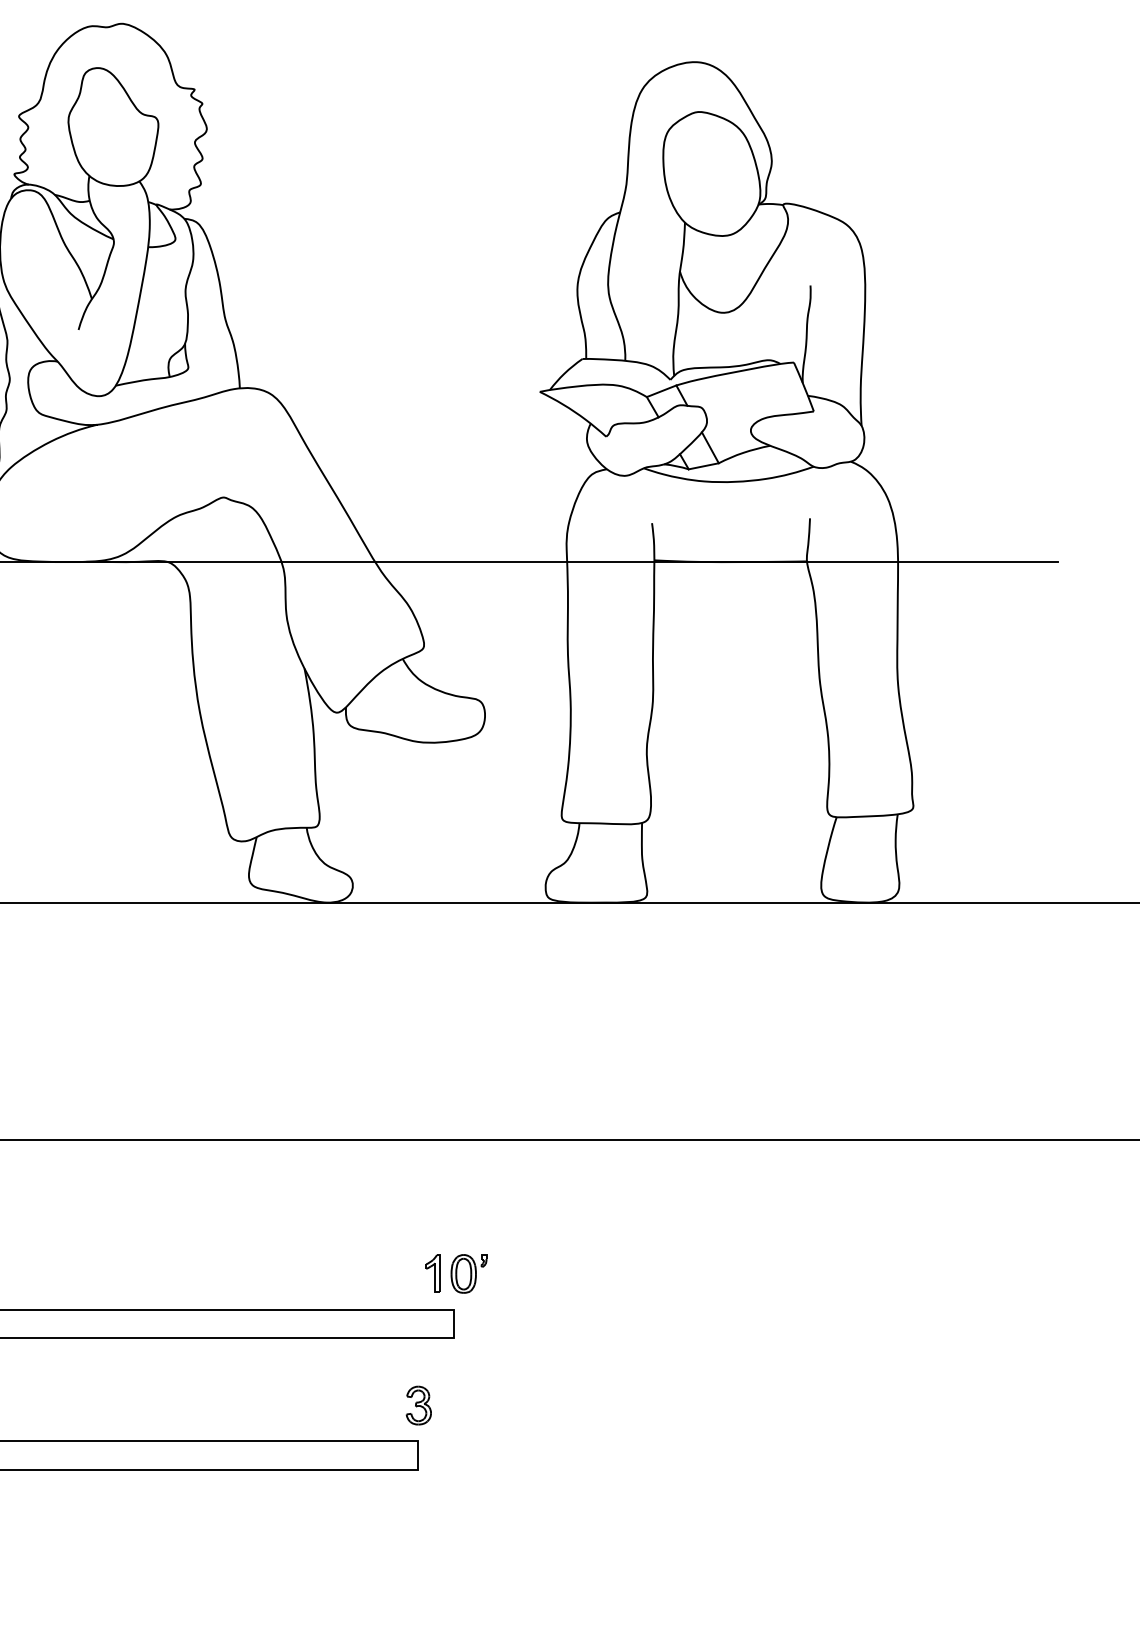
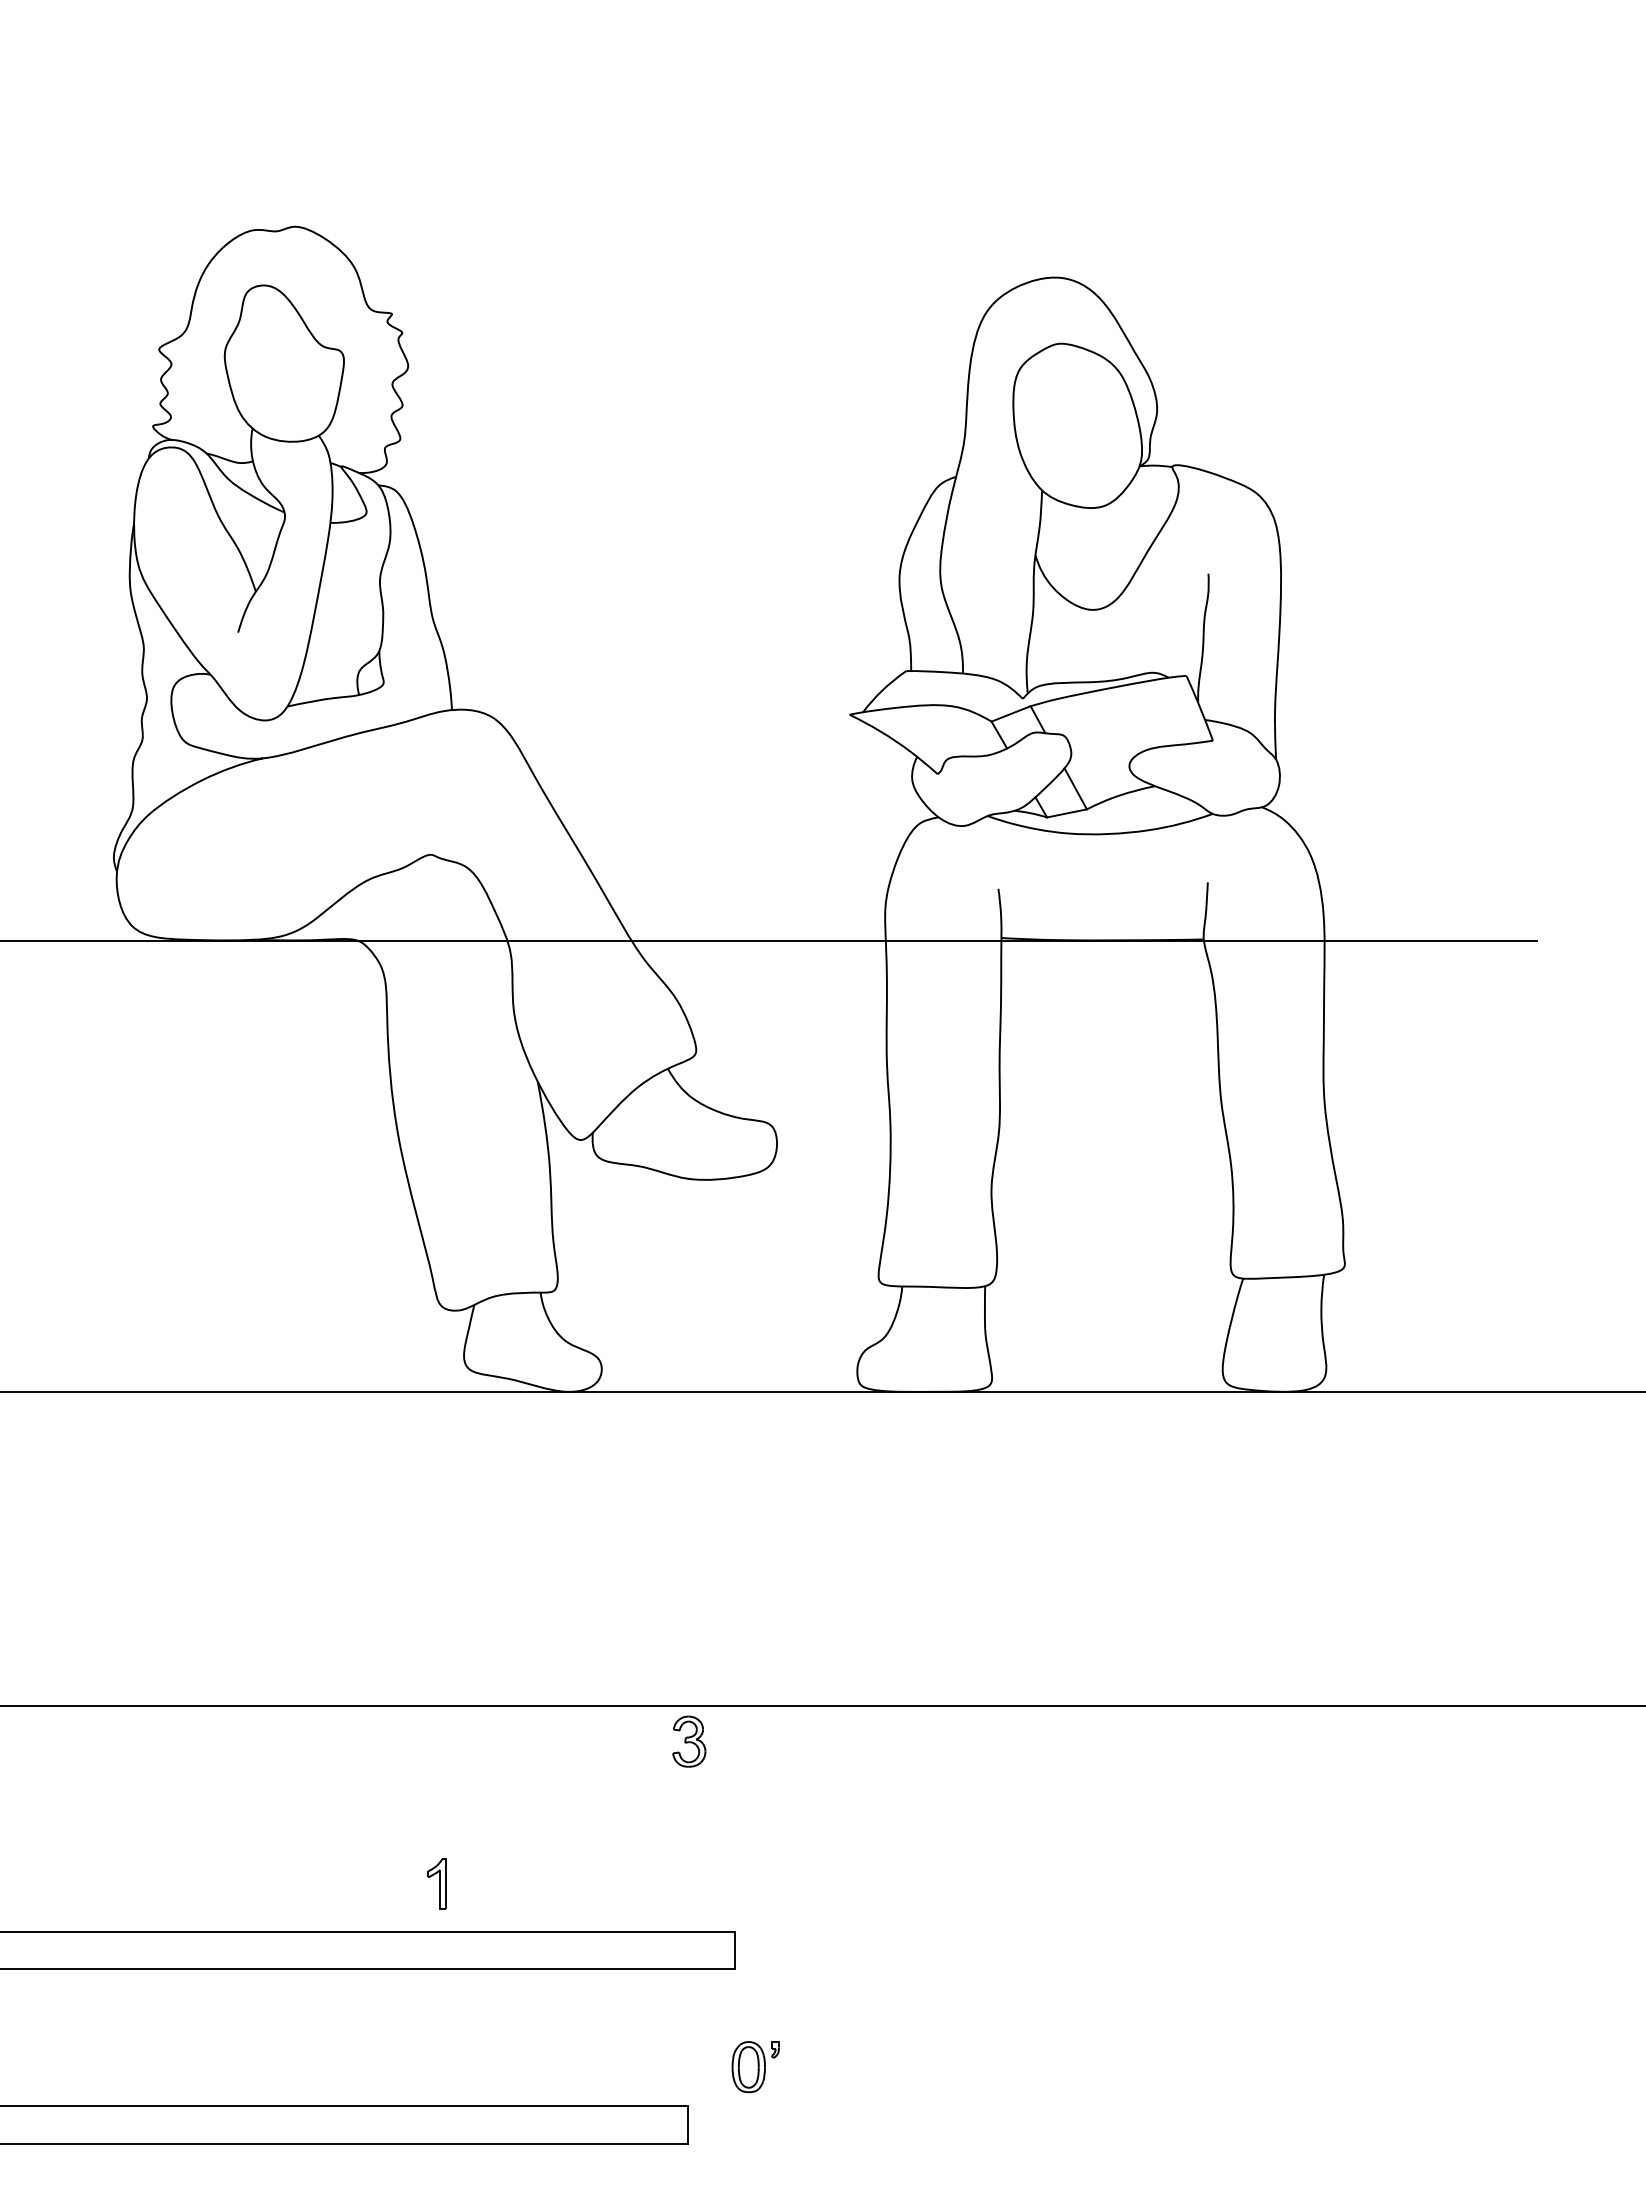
part: (432, 1273) -> (436, 1883), moved
part: (468, 1274) -> (755, 2067), moved
part: (419, 1405) -> (689, 1741), moved

